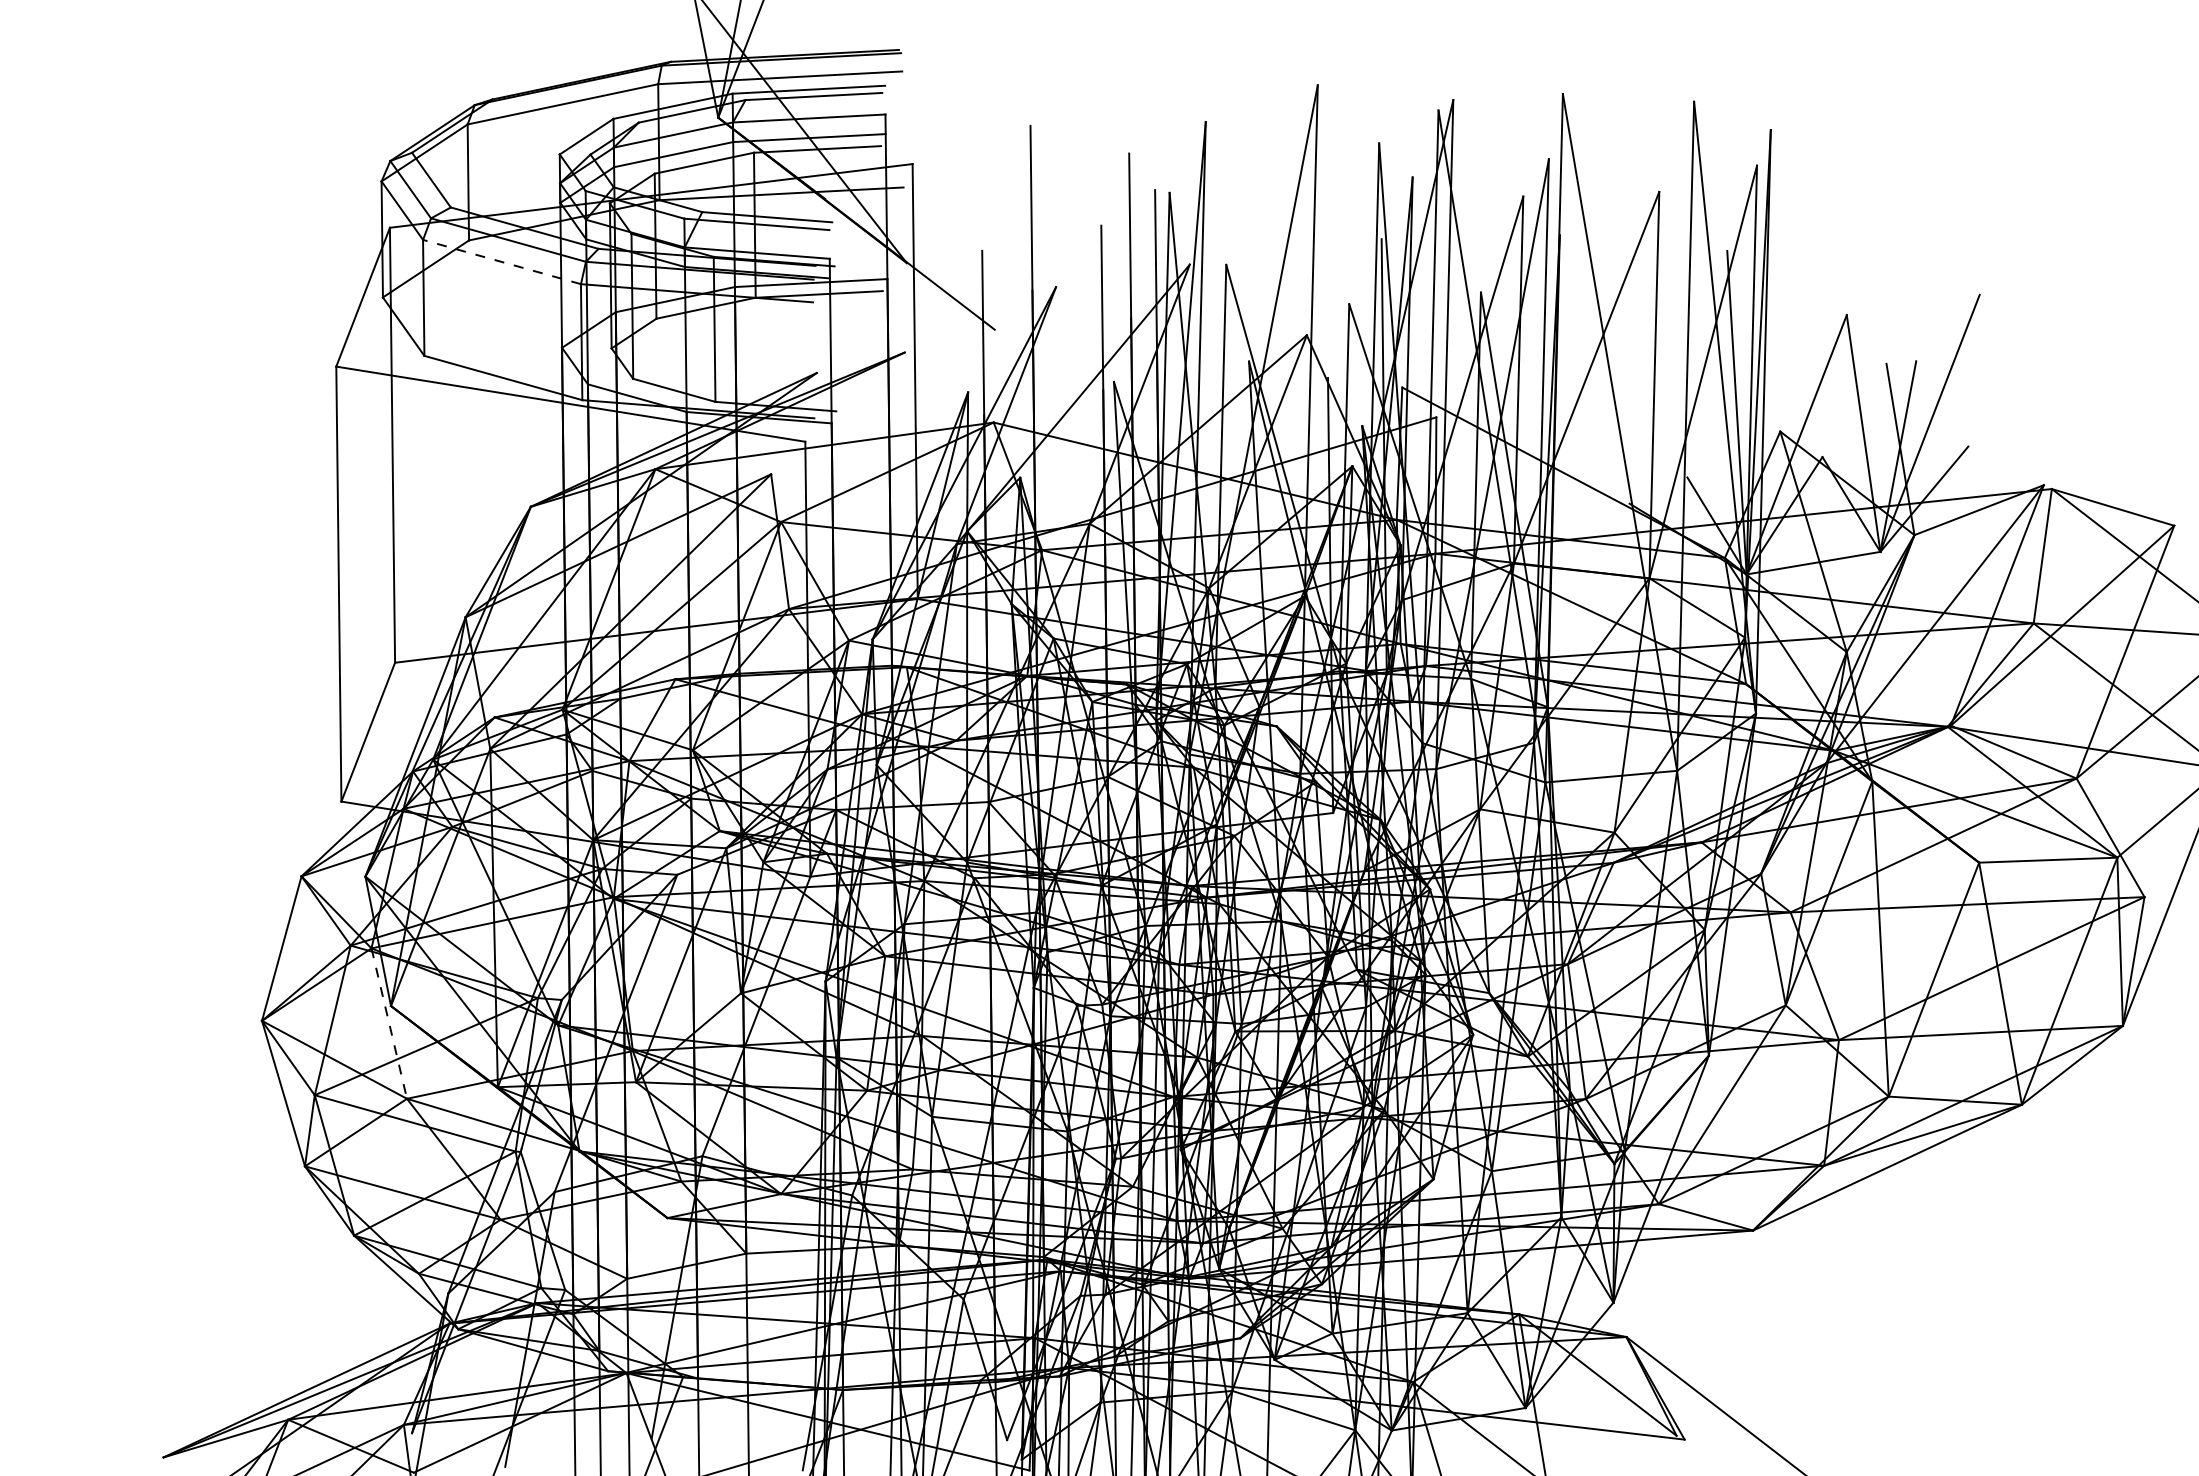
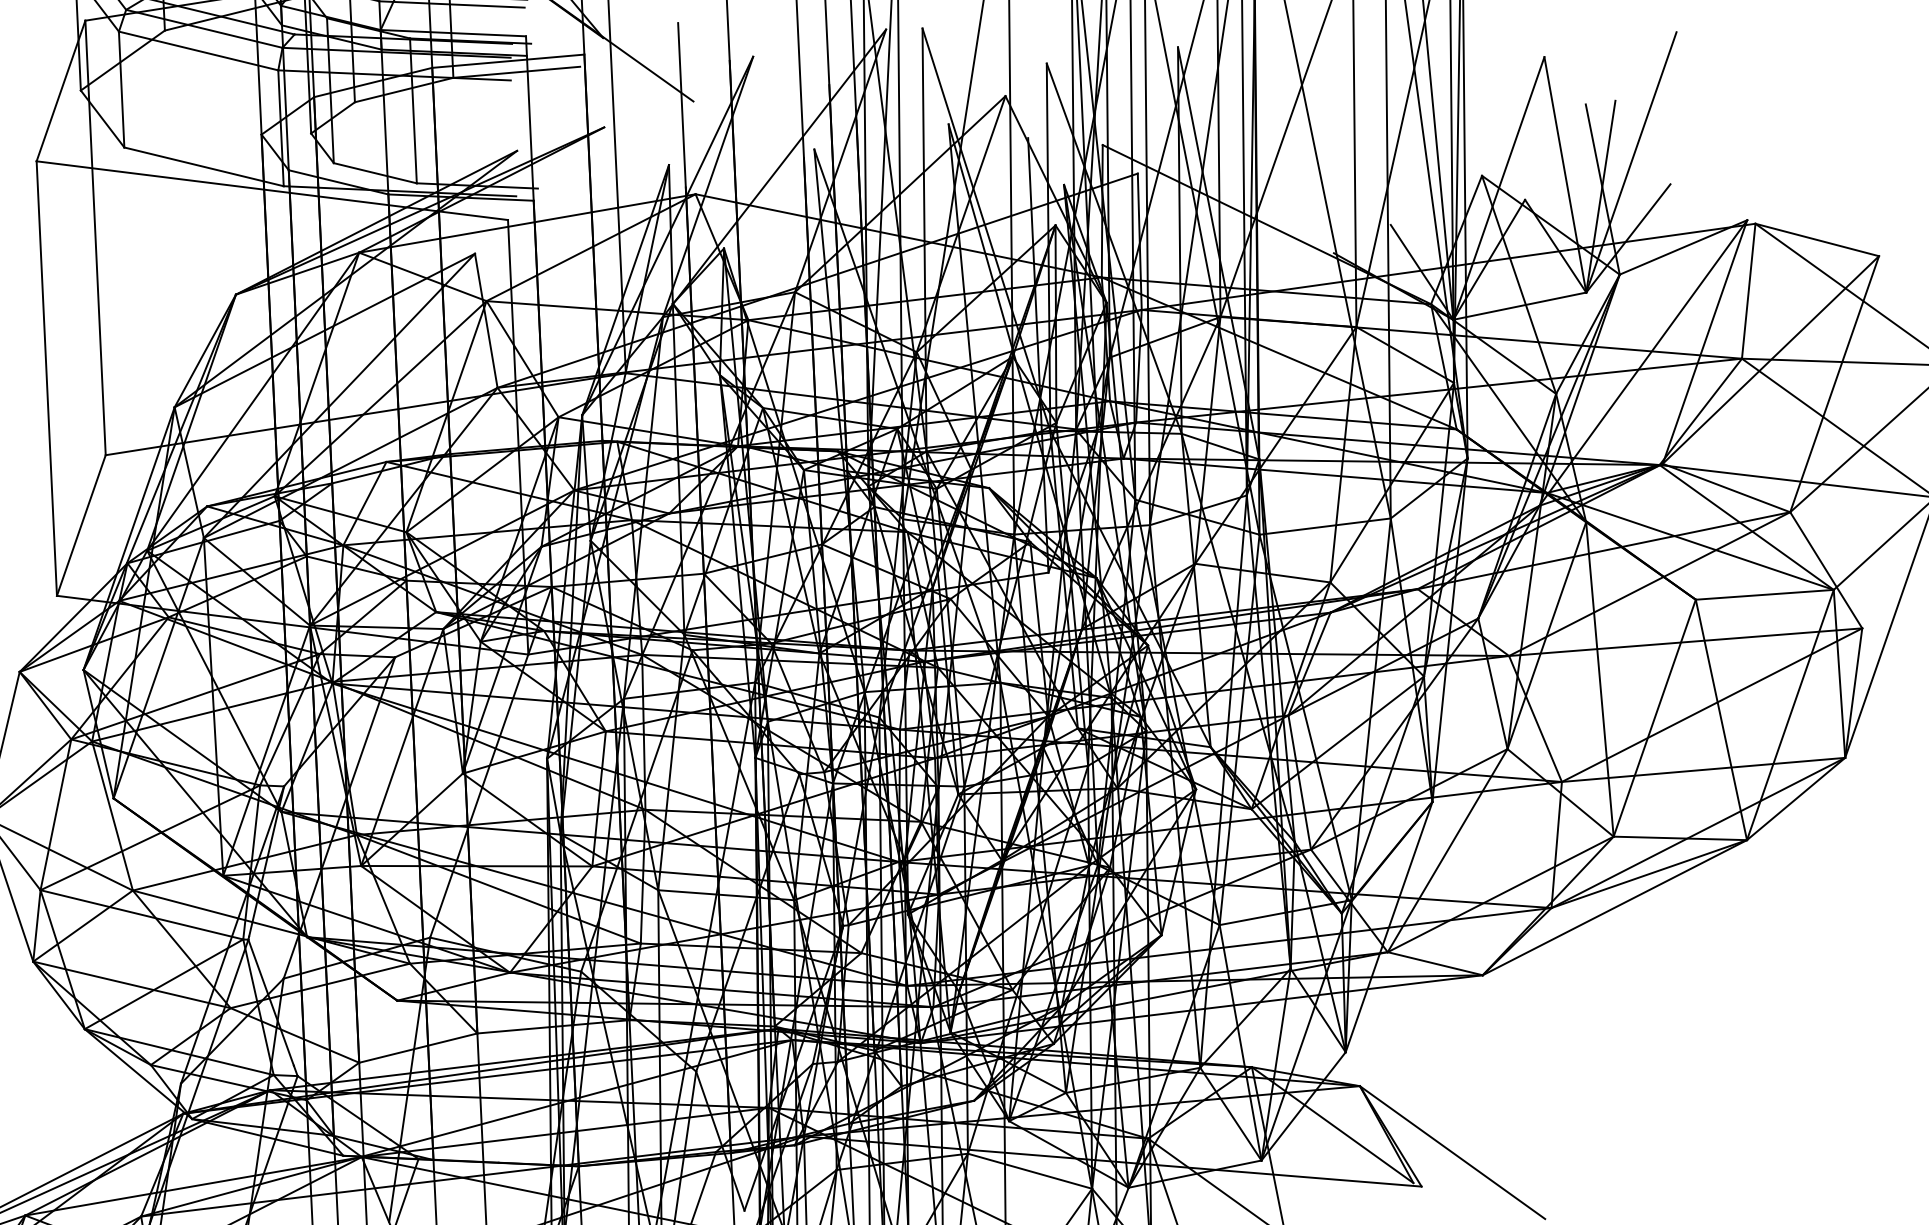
line: (502, 262) -> (199, 51), dashed -> solid
line: (389, 1024) -> (112, 816), dashed -> solid

